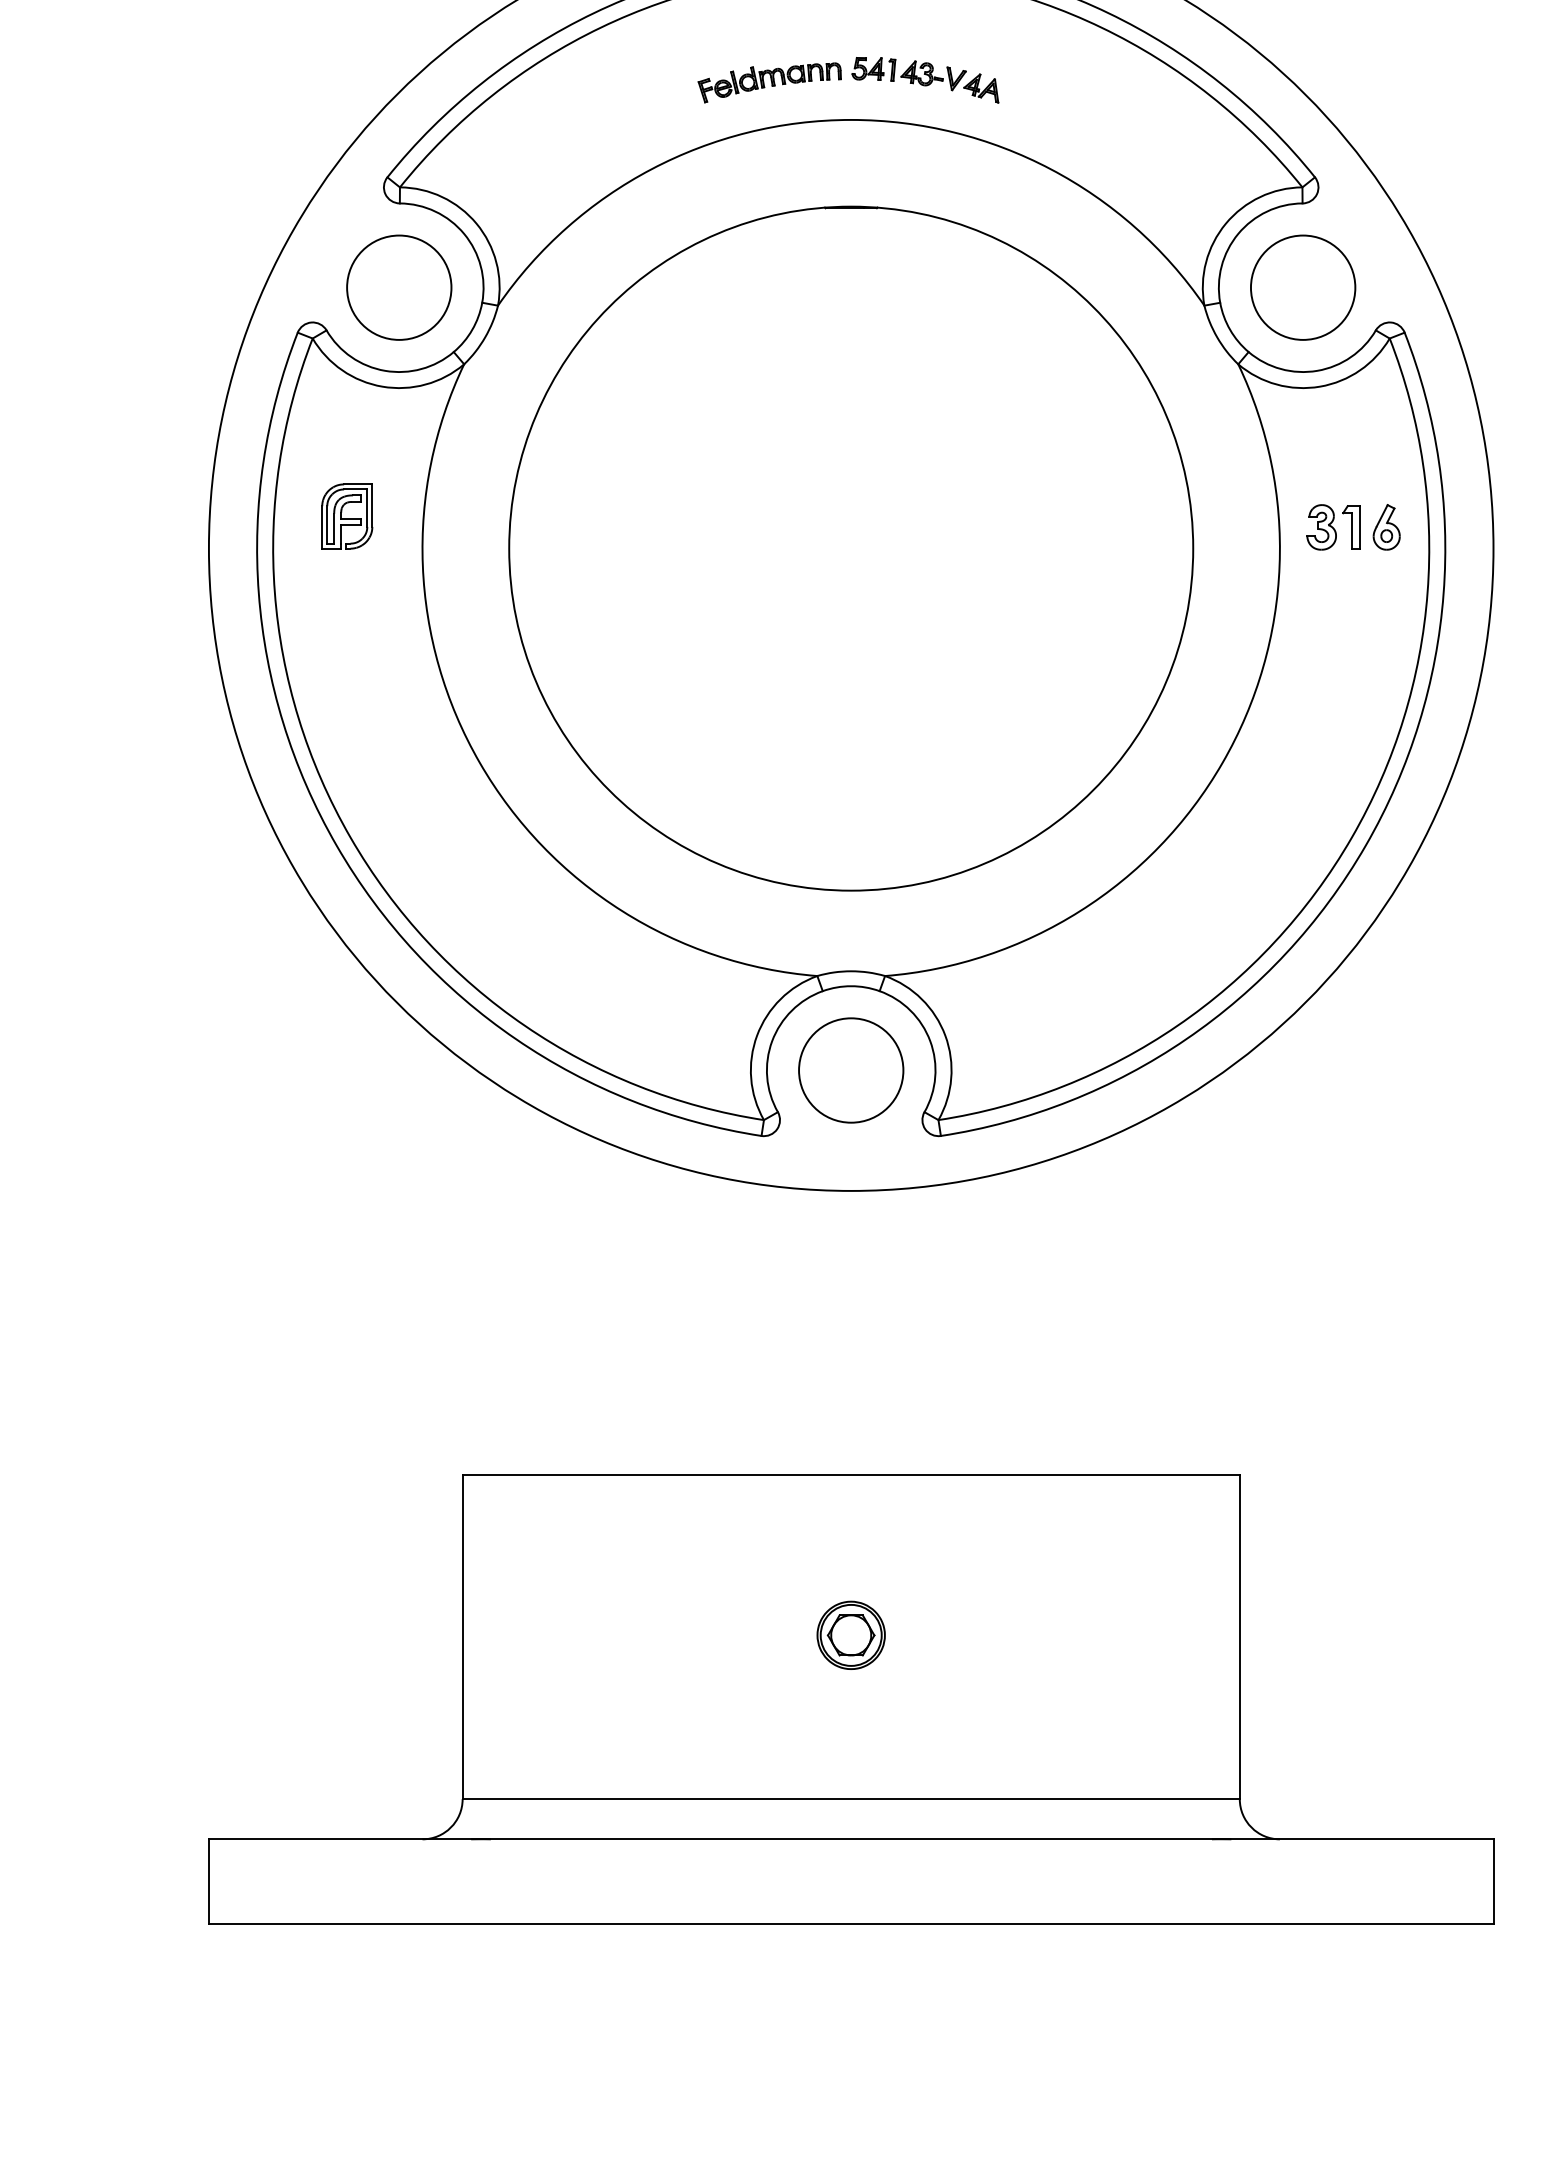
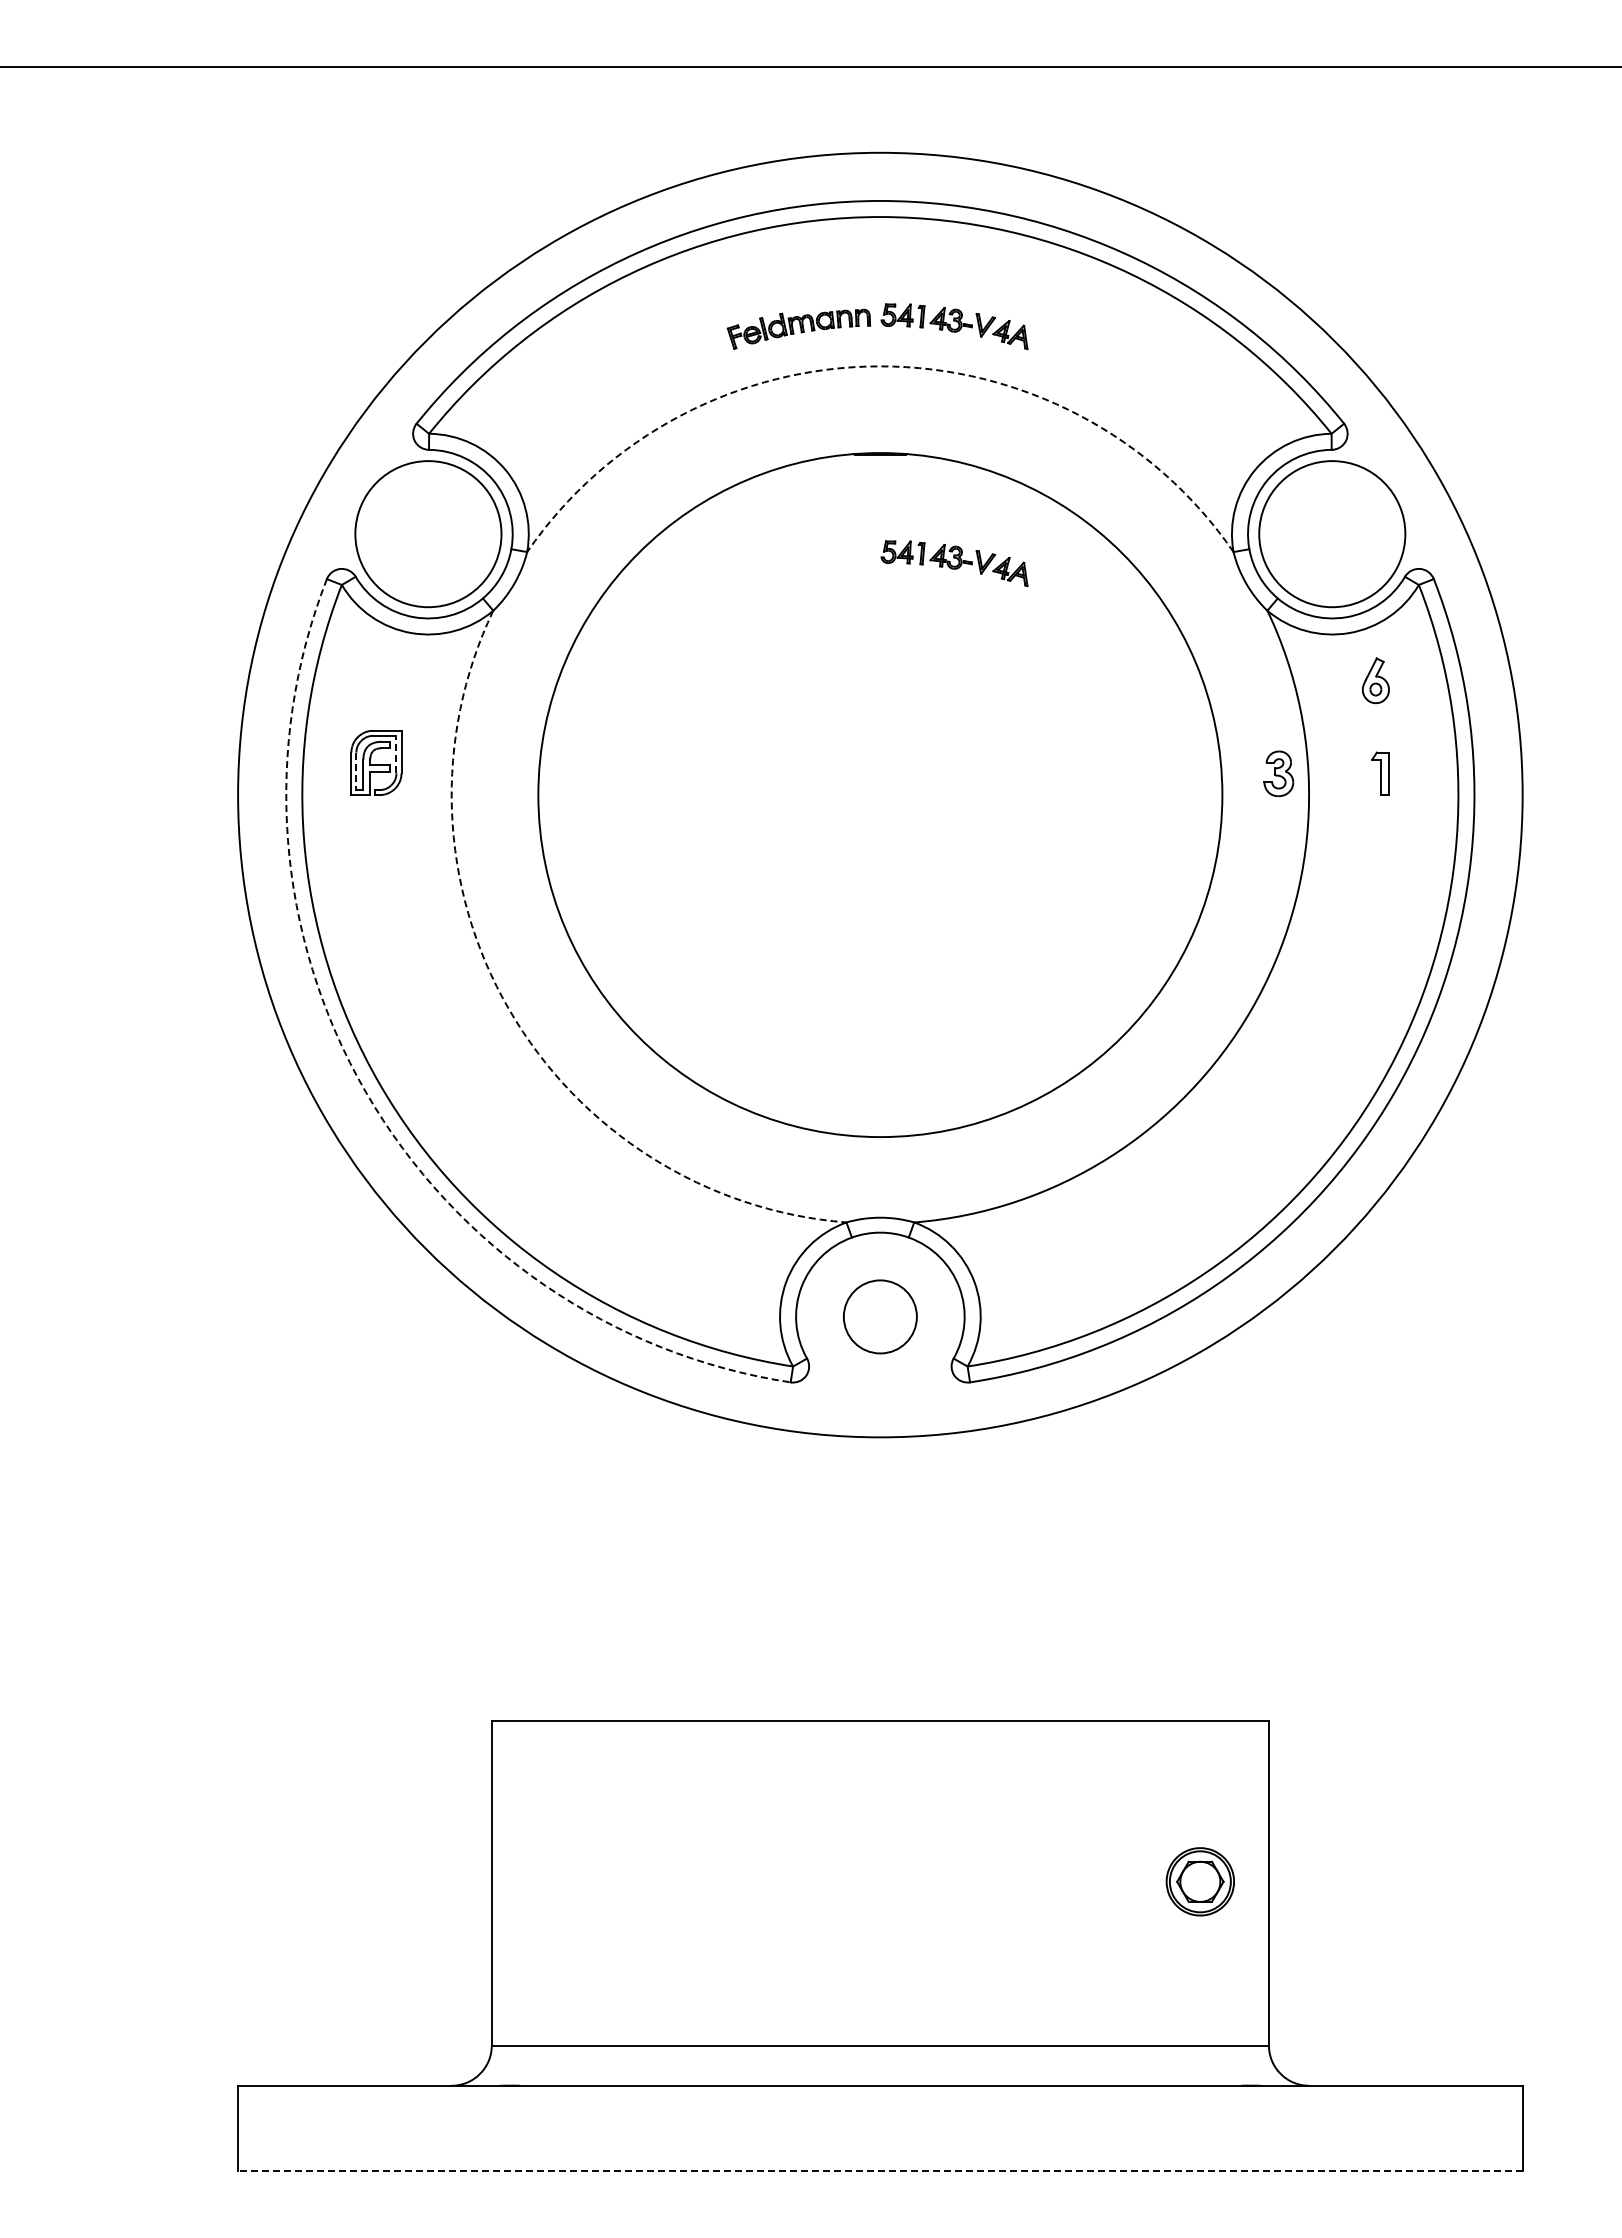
arc: (851, 120) -> (880, 366), solid -> dashed
circle: (399, 287) -> (428, 533), size x1.4
circle: (1303, 287) -> (1332, 533), size x1.4
part: (925, 317) -> (954, 563), added
line: (367, 508) -> (396, 754), solid -> dashed
line: (327, 525) -> (356, 771), solid -> dashed
part: (1321, 527) -> (1278, 773), moved
part: (1386, 527) -> (1375, 680), moved
arc: (480, 763) -> (509, 1009), solid -> dashed
arc: (336, 846) -> (365, 1092), solid -> dashed
circle: (851, 1070) -> (880, 1316), size x0.7
part: (850, 1635) -> (1199, 1881), moved
line: (850, 1924) -> (879, 2170), solid -> dashed

